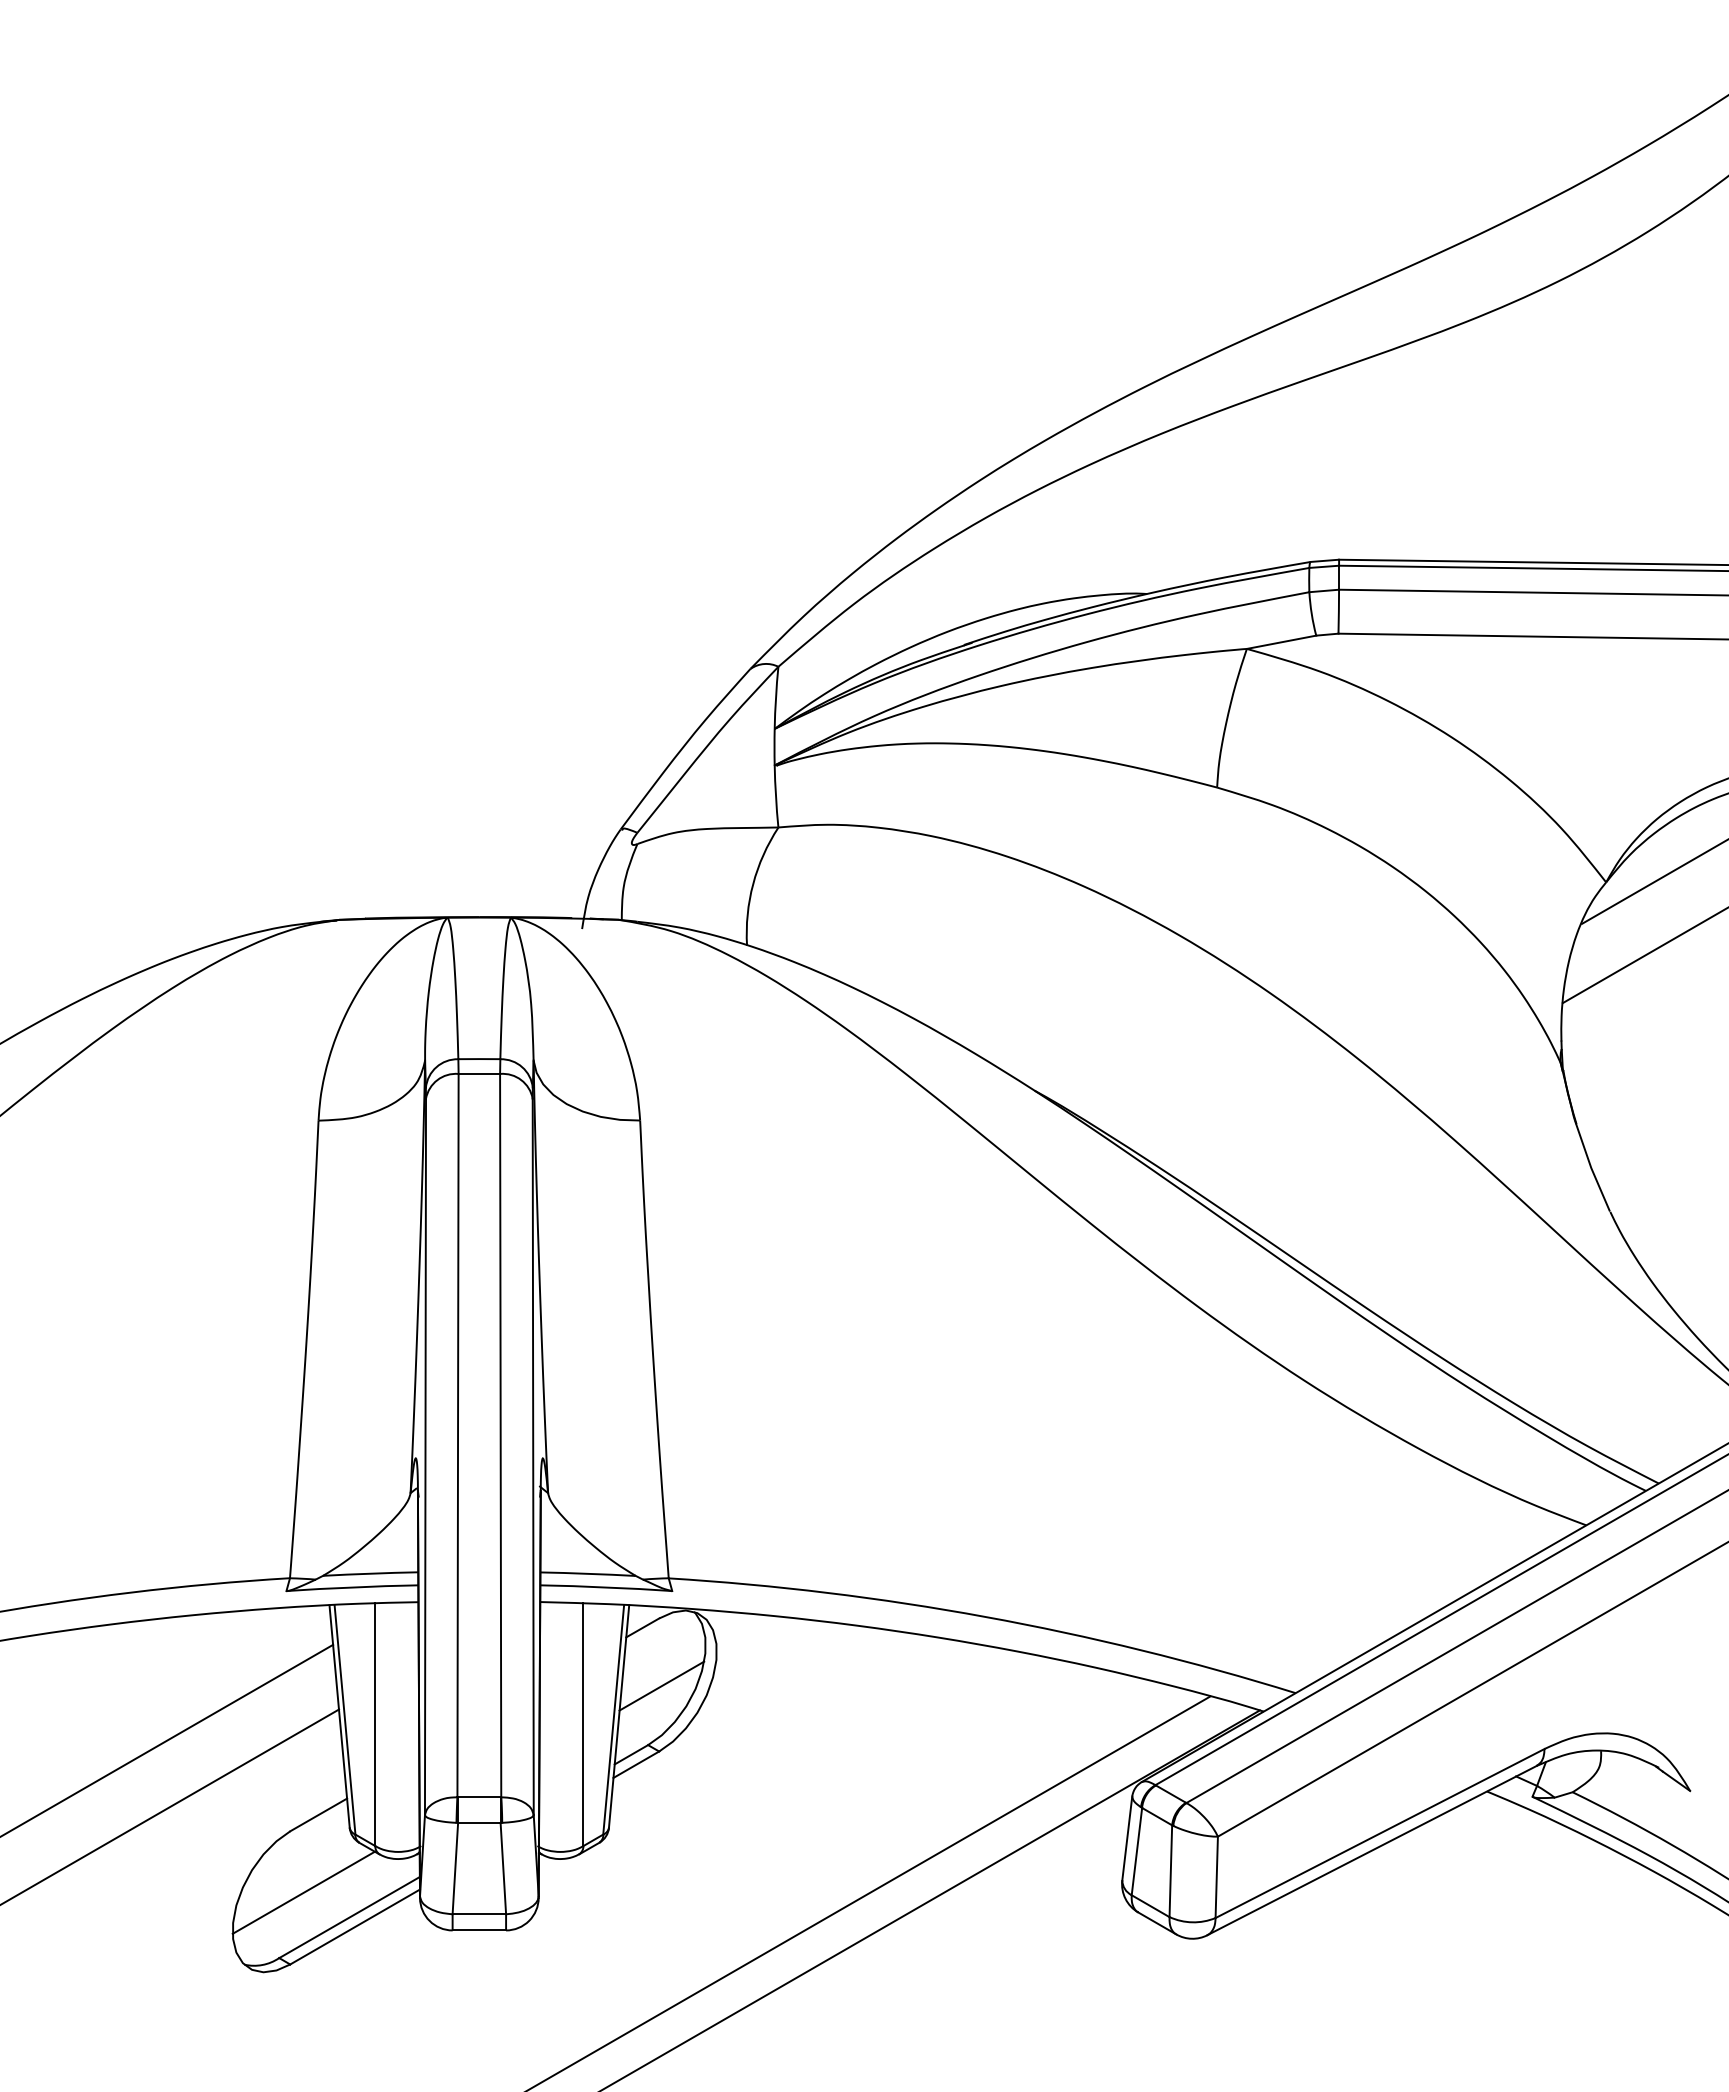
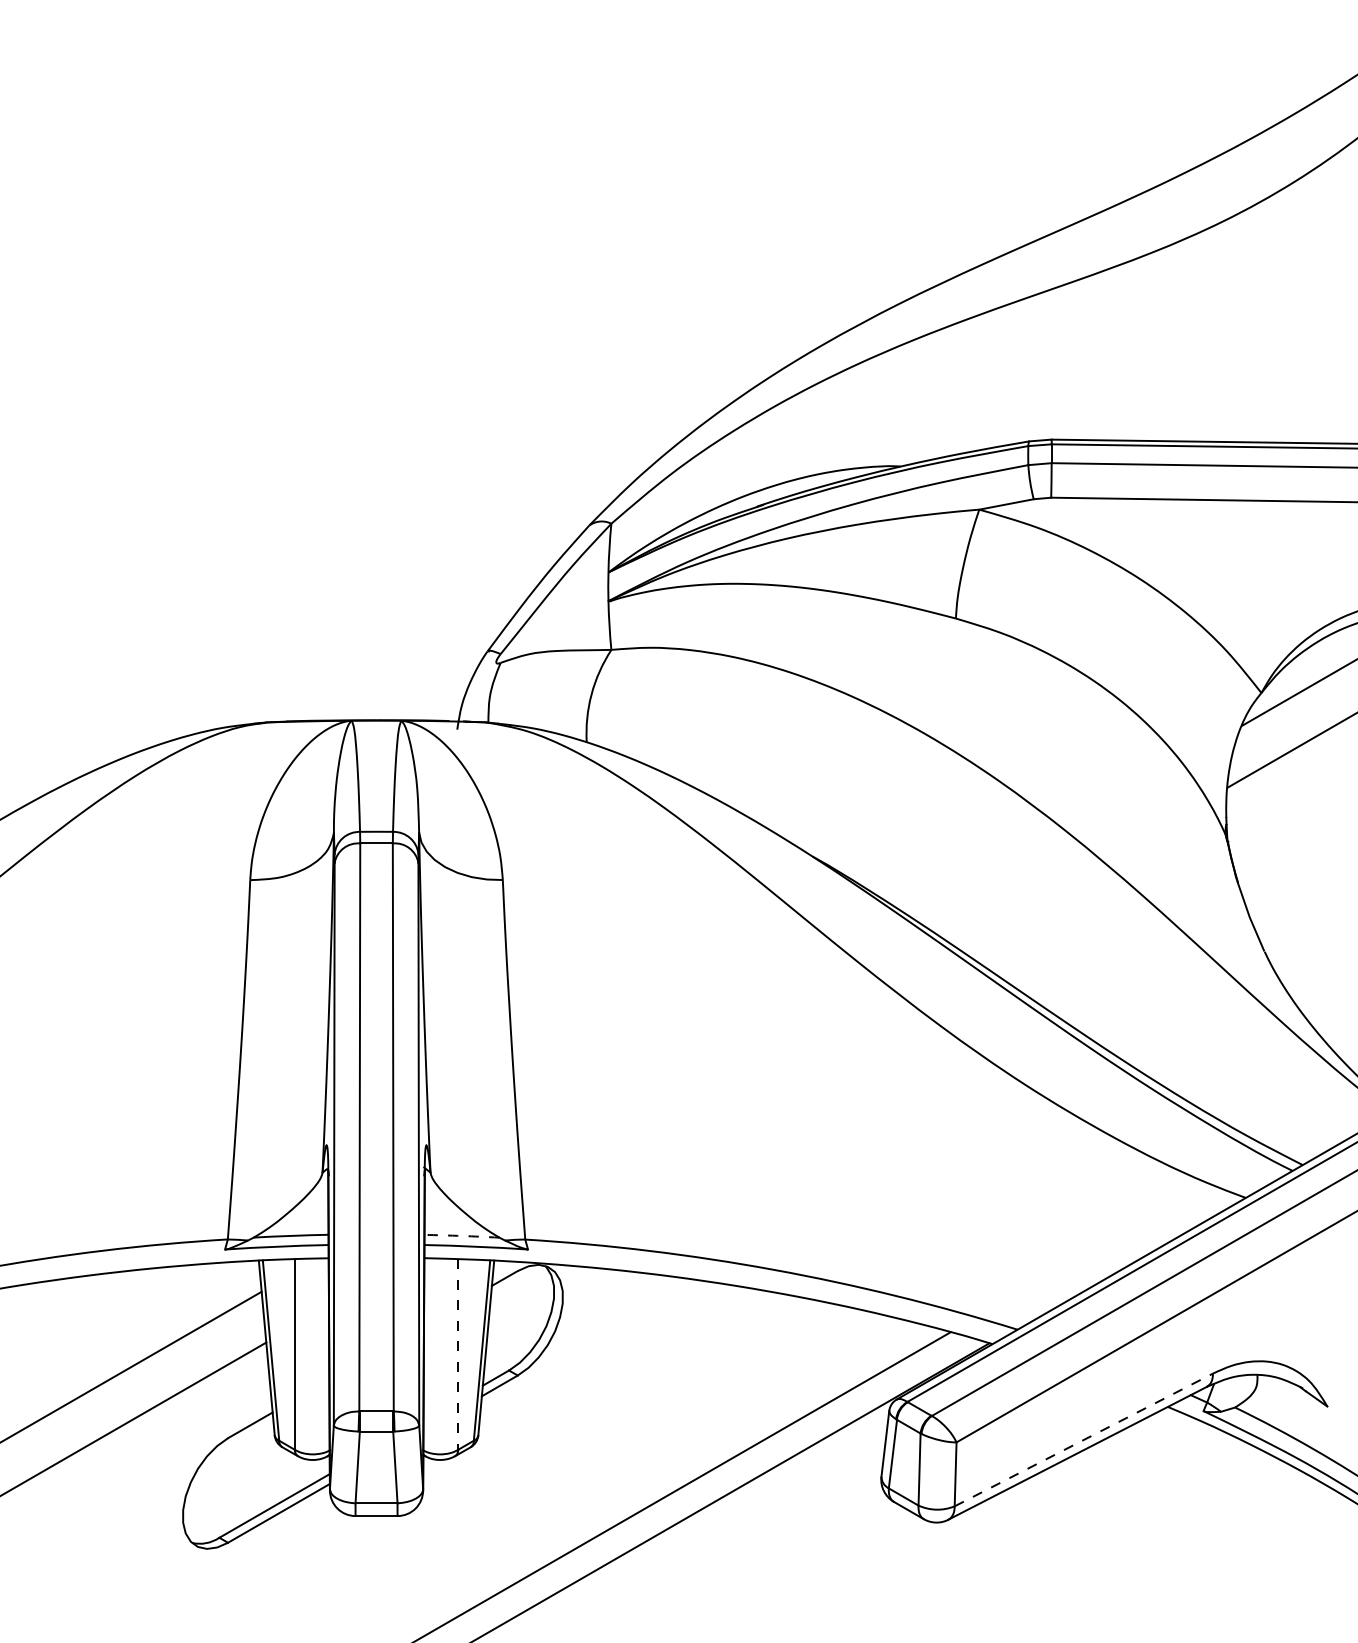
arc: (587, 1573) -> (461, 1235), solid -> dashed
line: (661, 1685) -> (519, 1323), removed
line: (583, 1725) -> (458, 1355), solid -> dashed
line: (1380, 1833) -> (1084, 1439), solid -> dashed
line: (303, 1892) -> (238, 1486), removed

